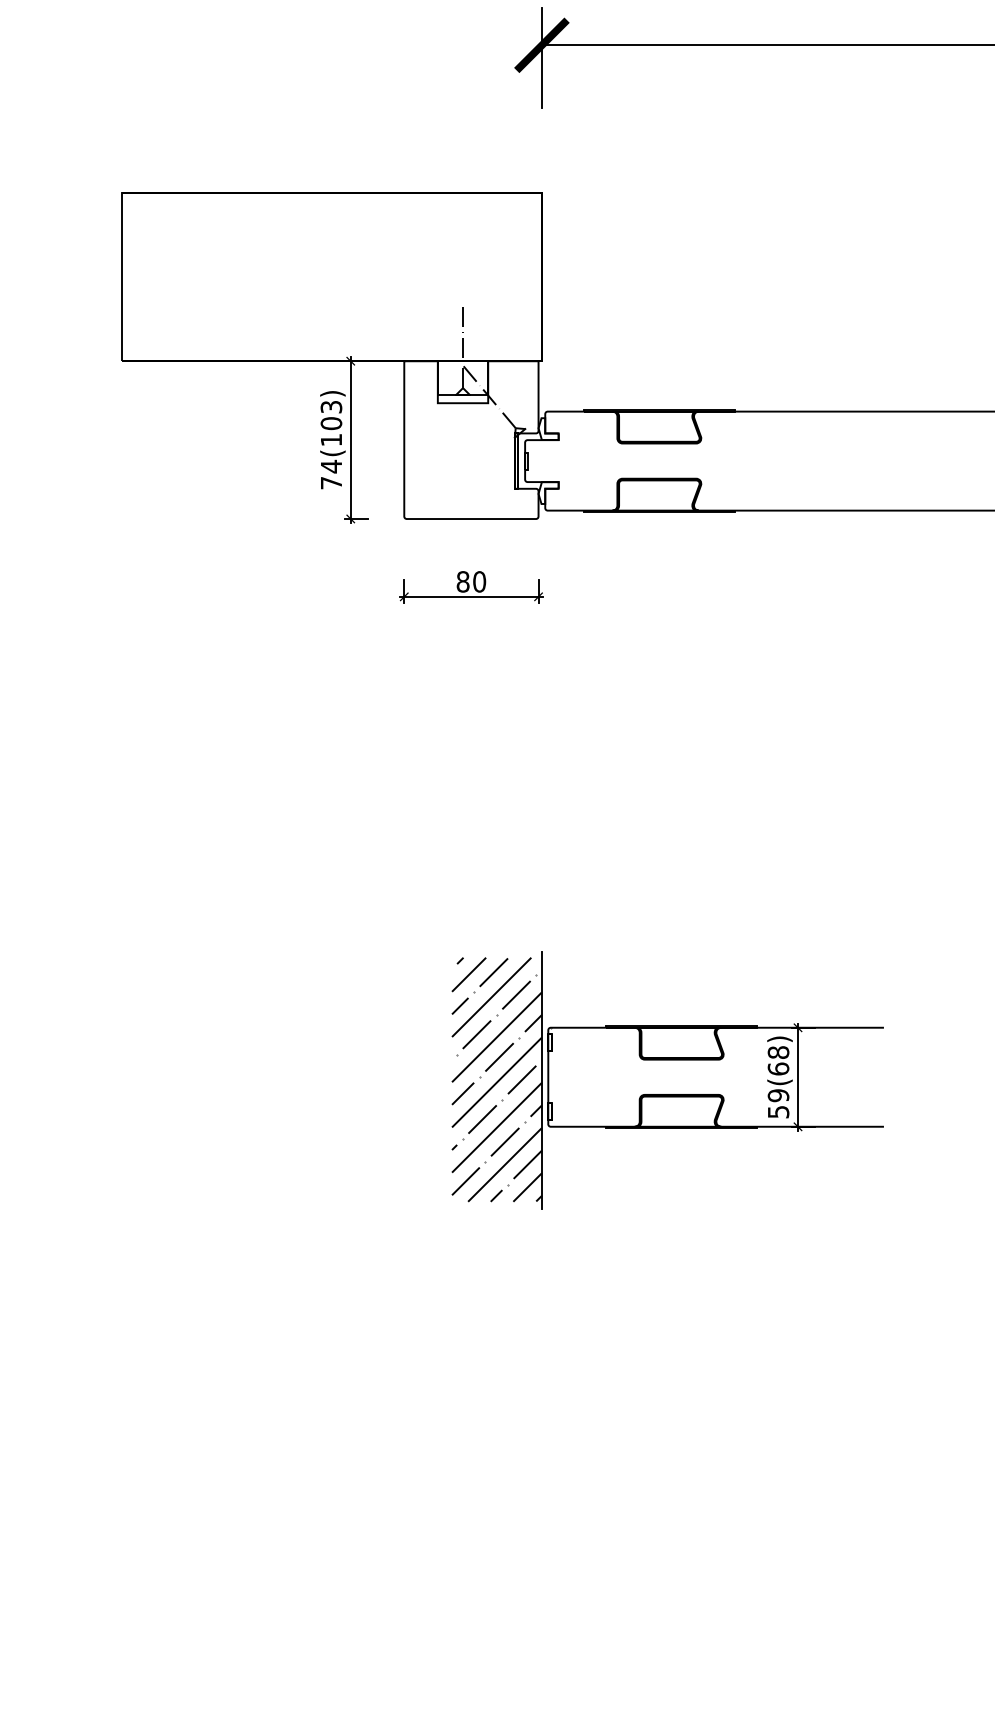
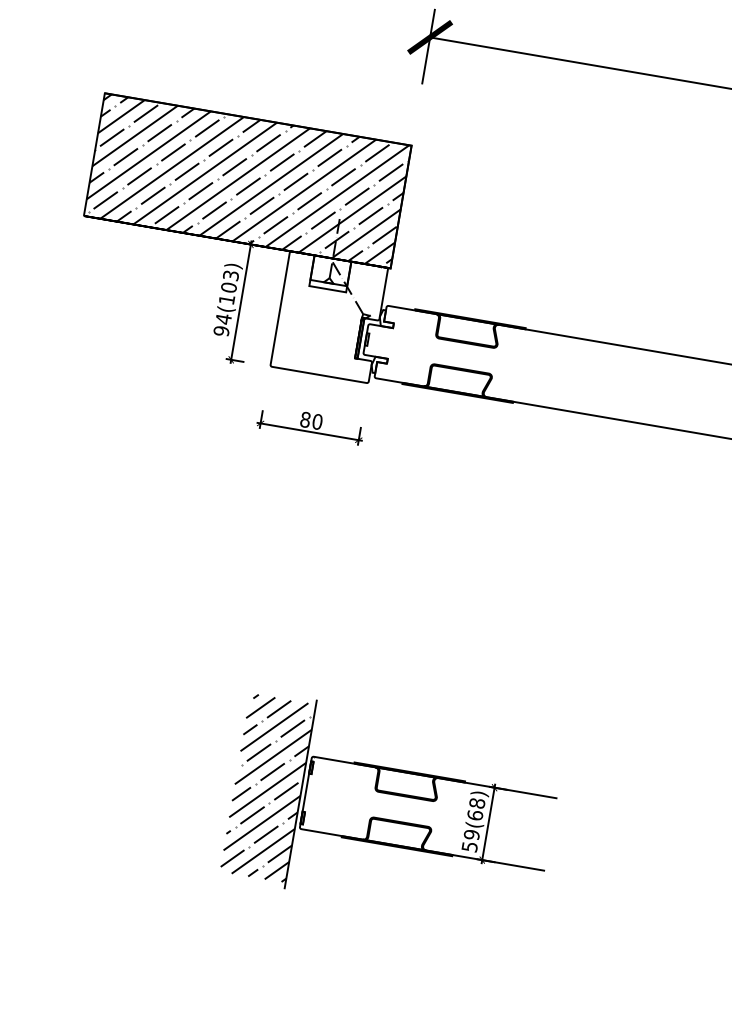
hatch: (331, 277) -> (247, 180), added
text: (331, 482) -> (221, 330), 74(103) -> 94(103)

